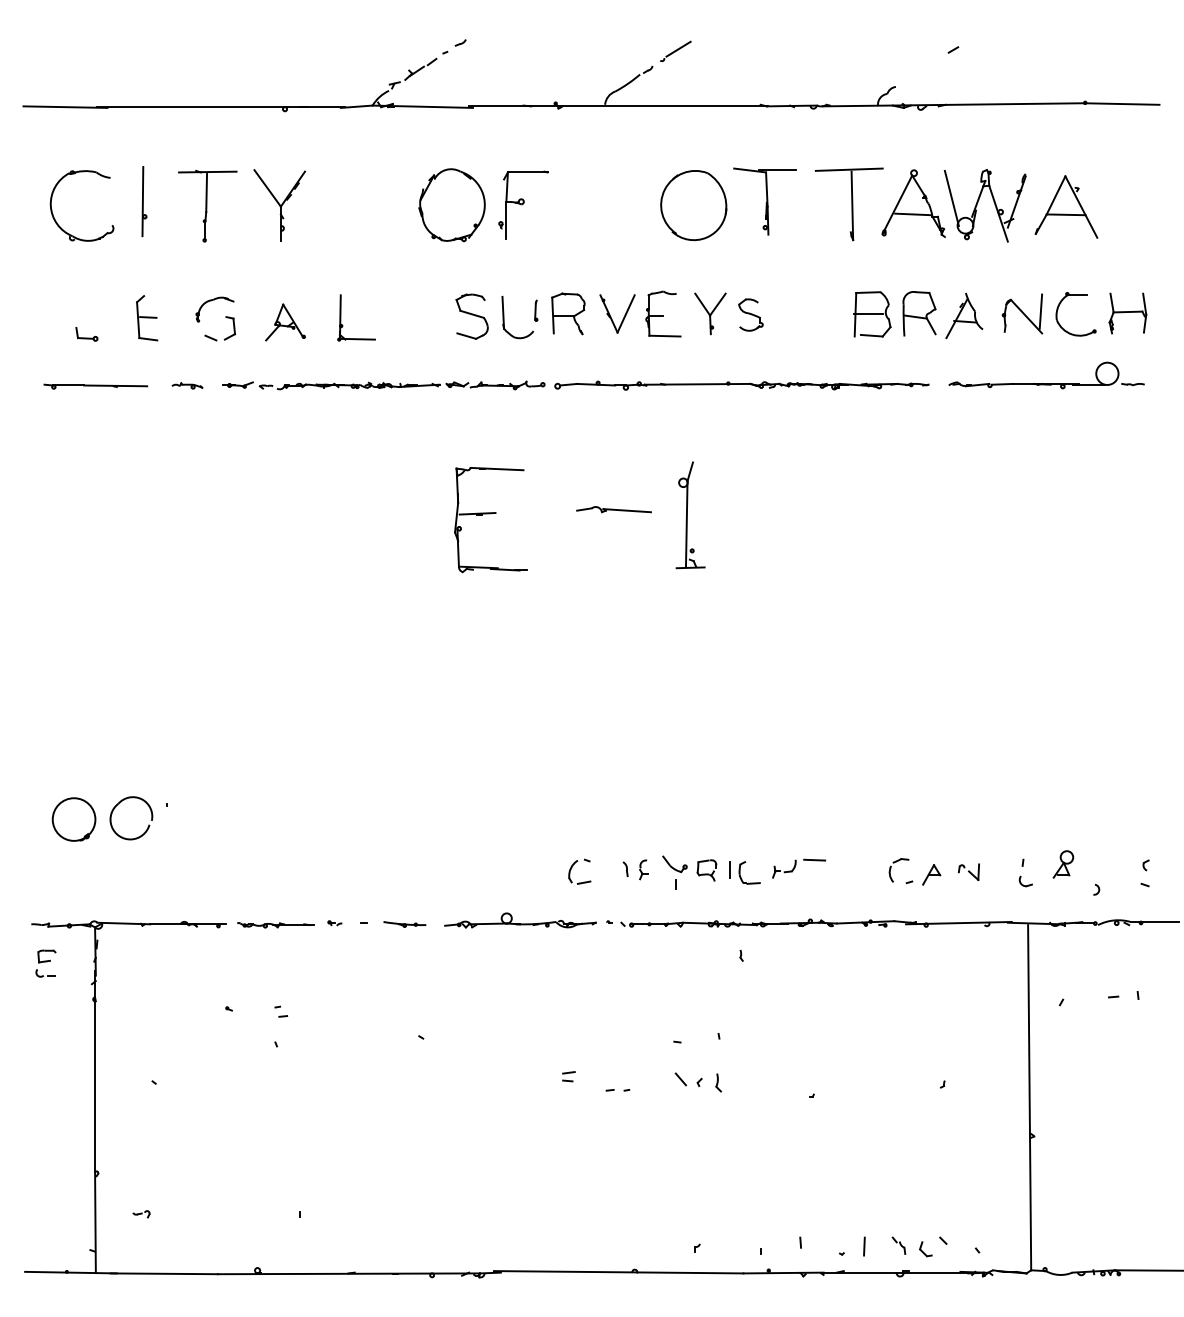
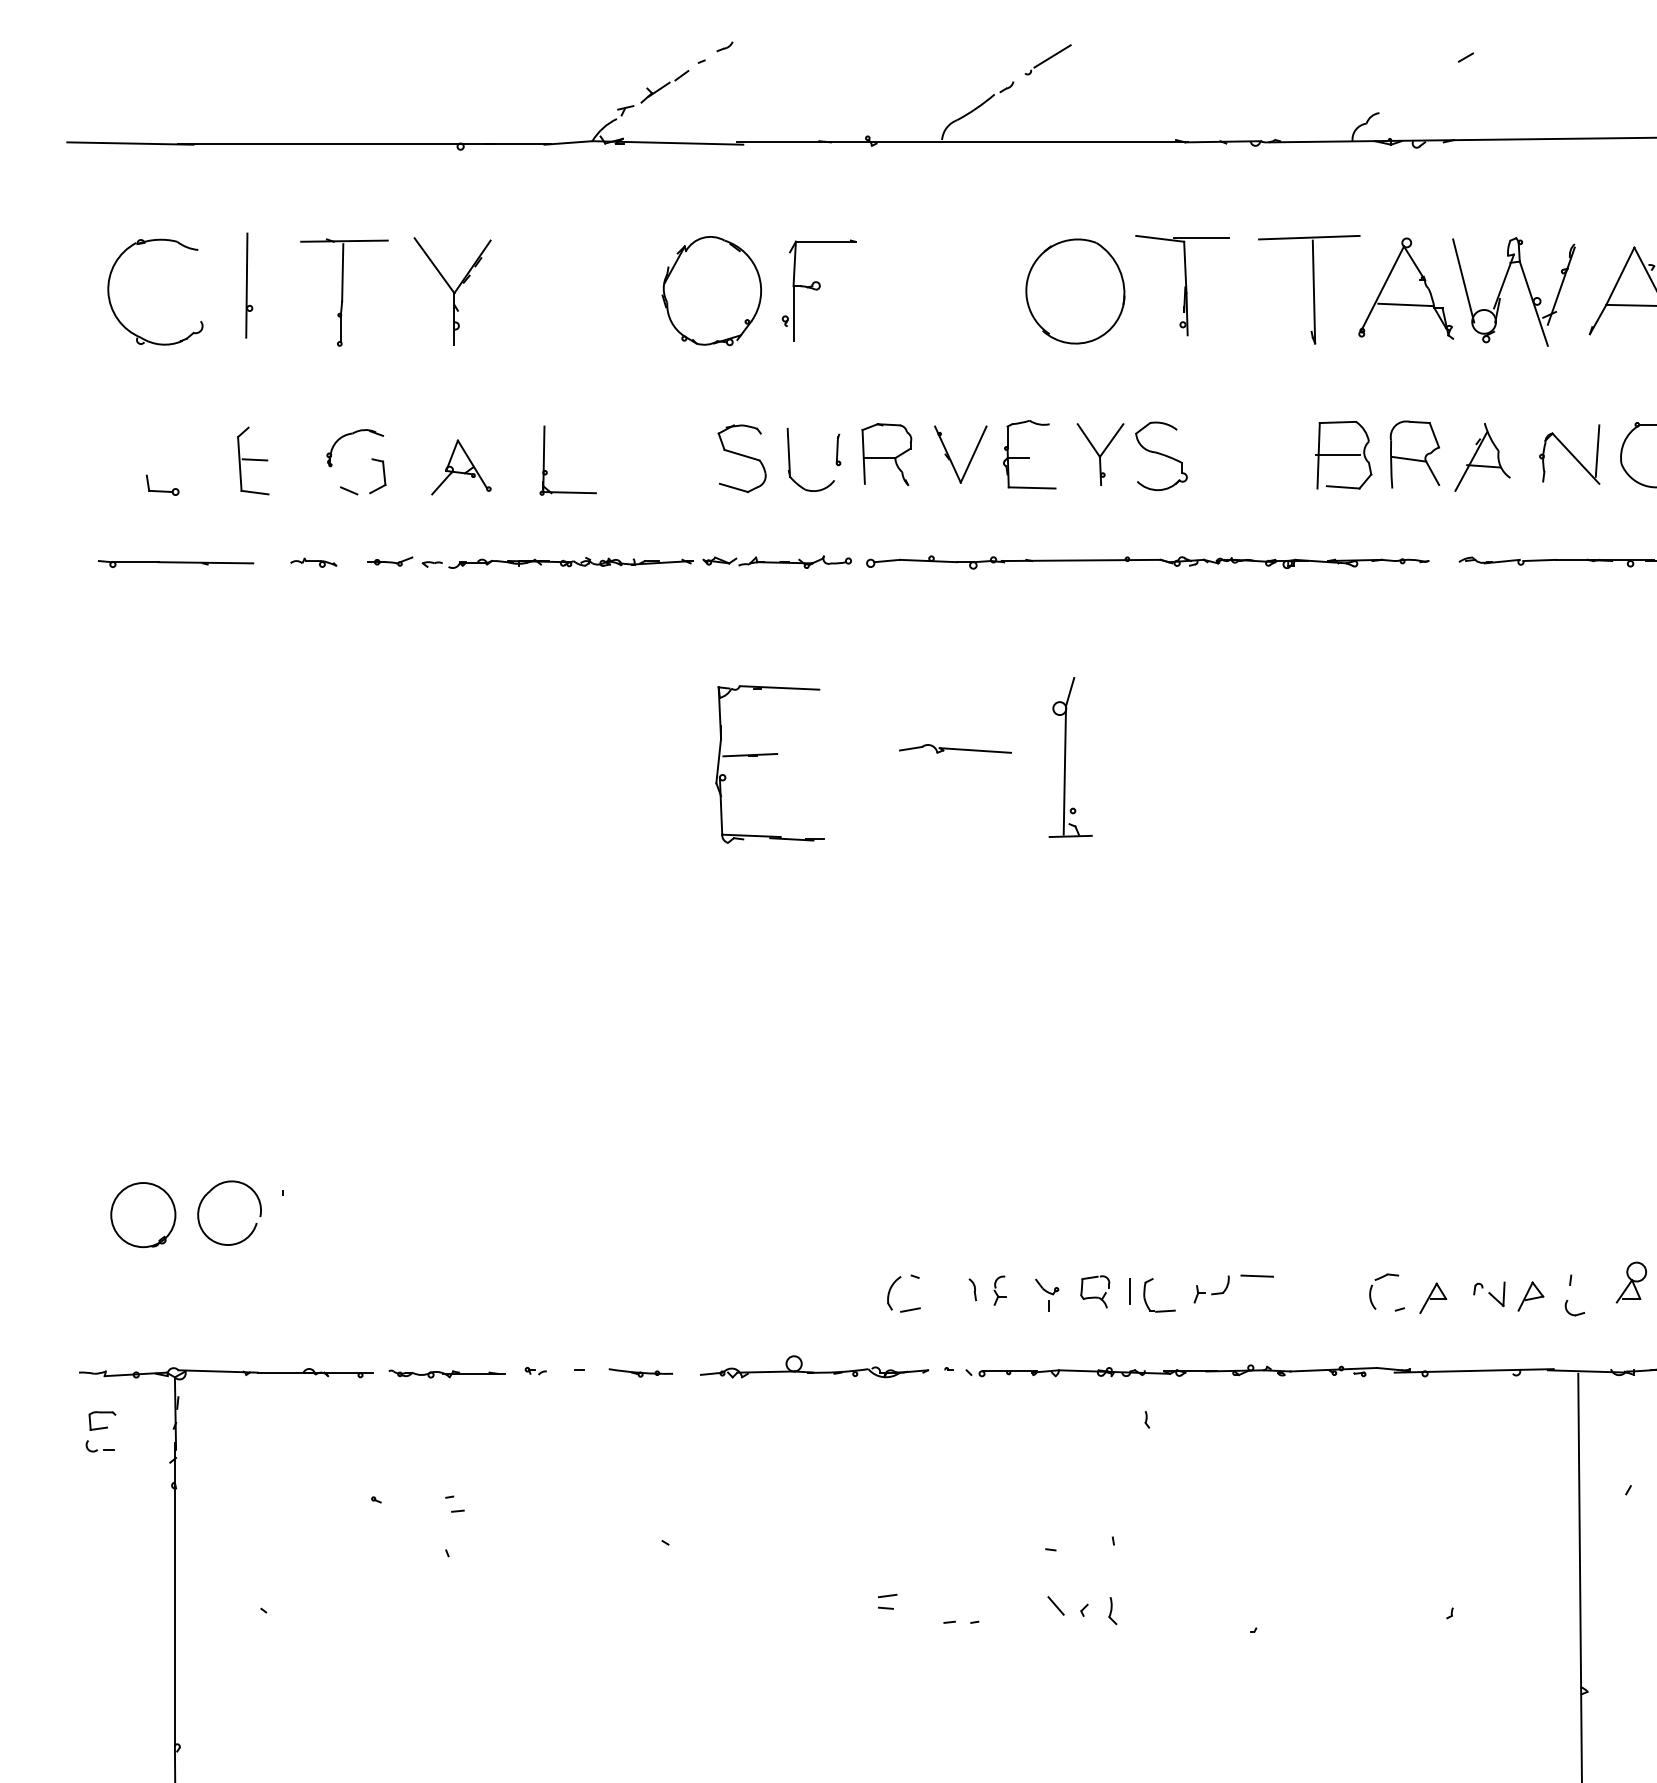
part: (750, 314) -> (1160, 455), size x1.43
part: (674, 872) -> (1046, 1294), size x0.62
part: (996, 873) -> (1530, 1296), added

